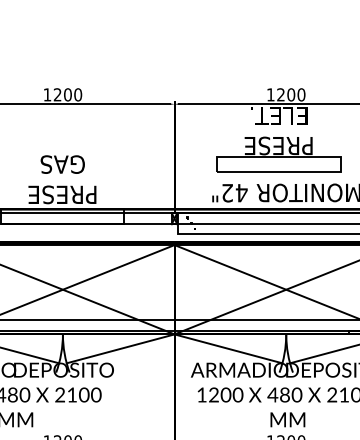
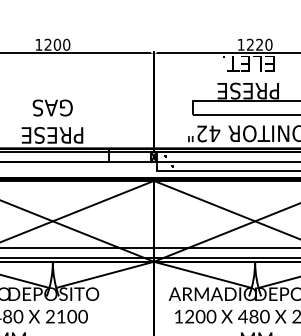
text: (291, 94) -> (259, 44), 1200 -> 1220

